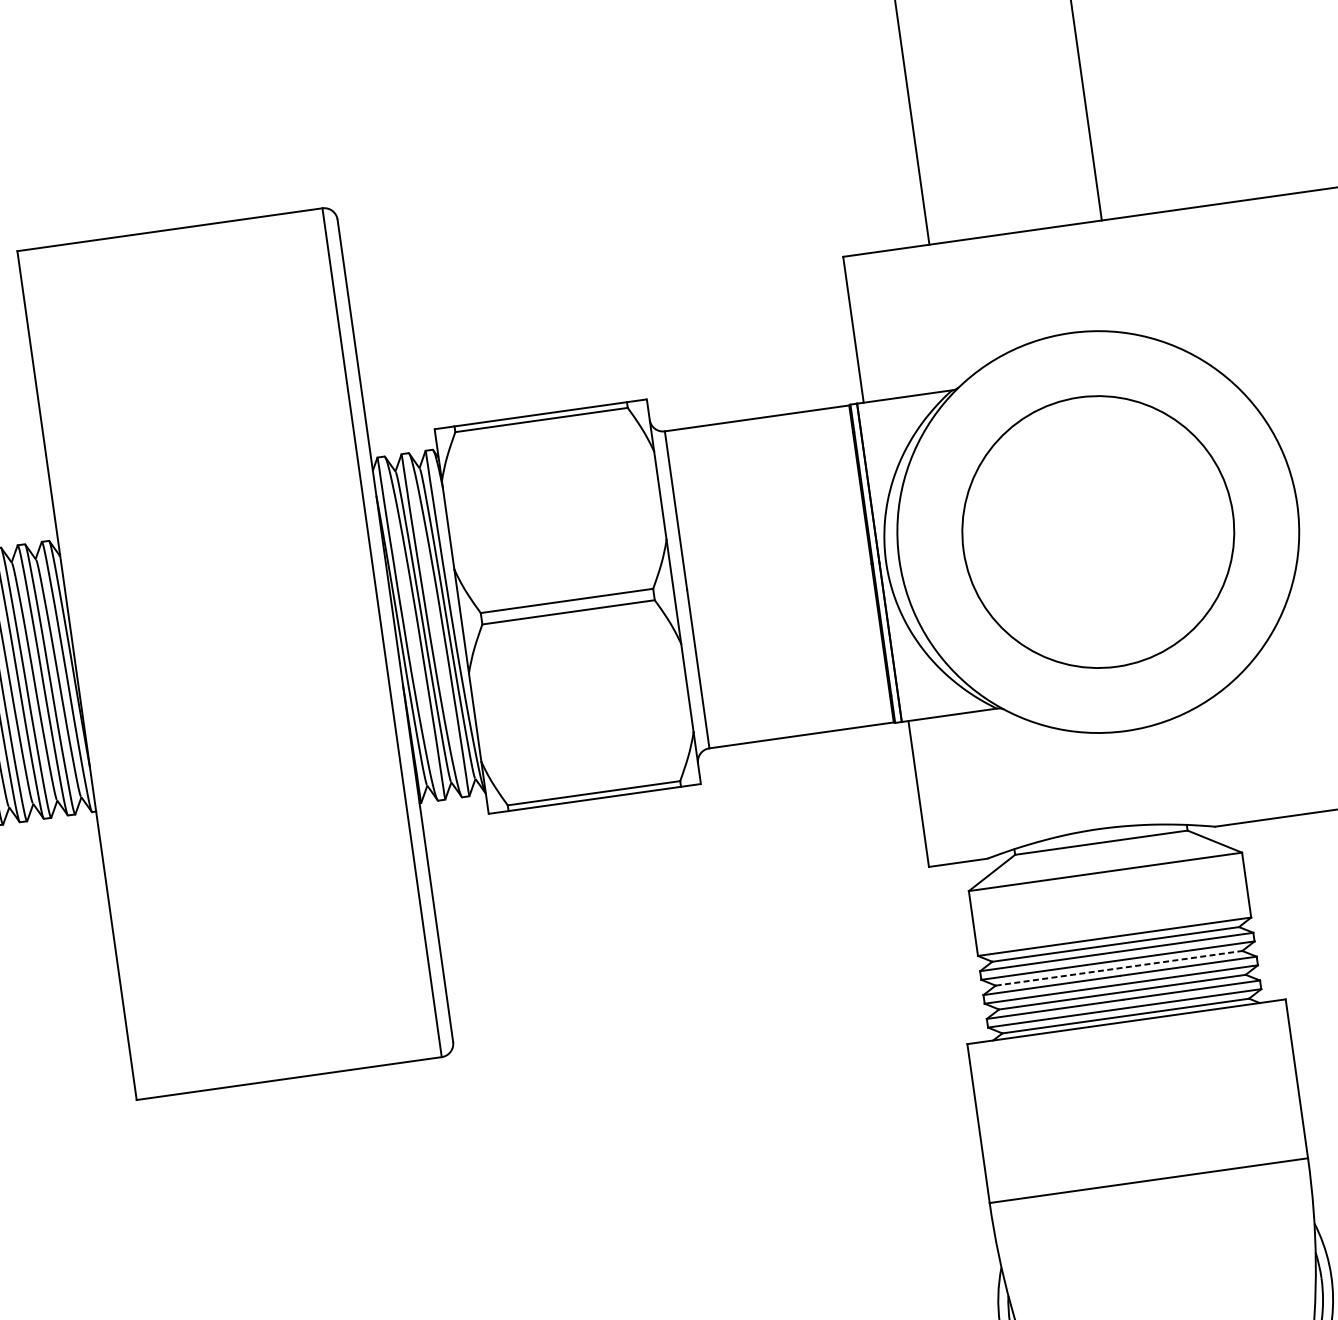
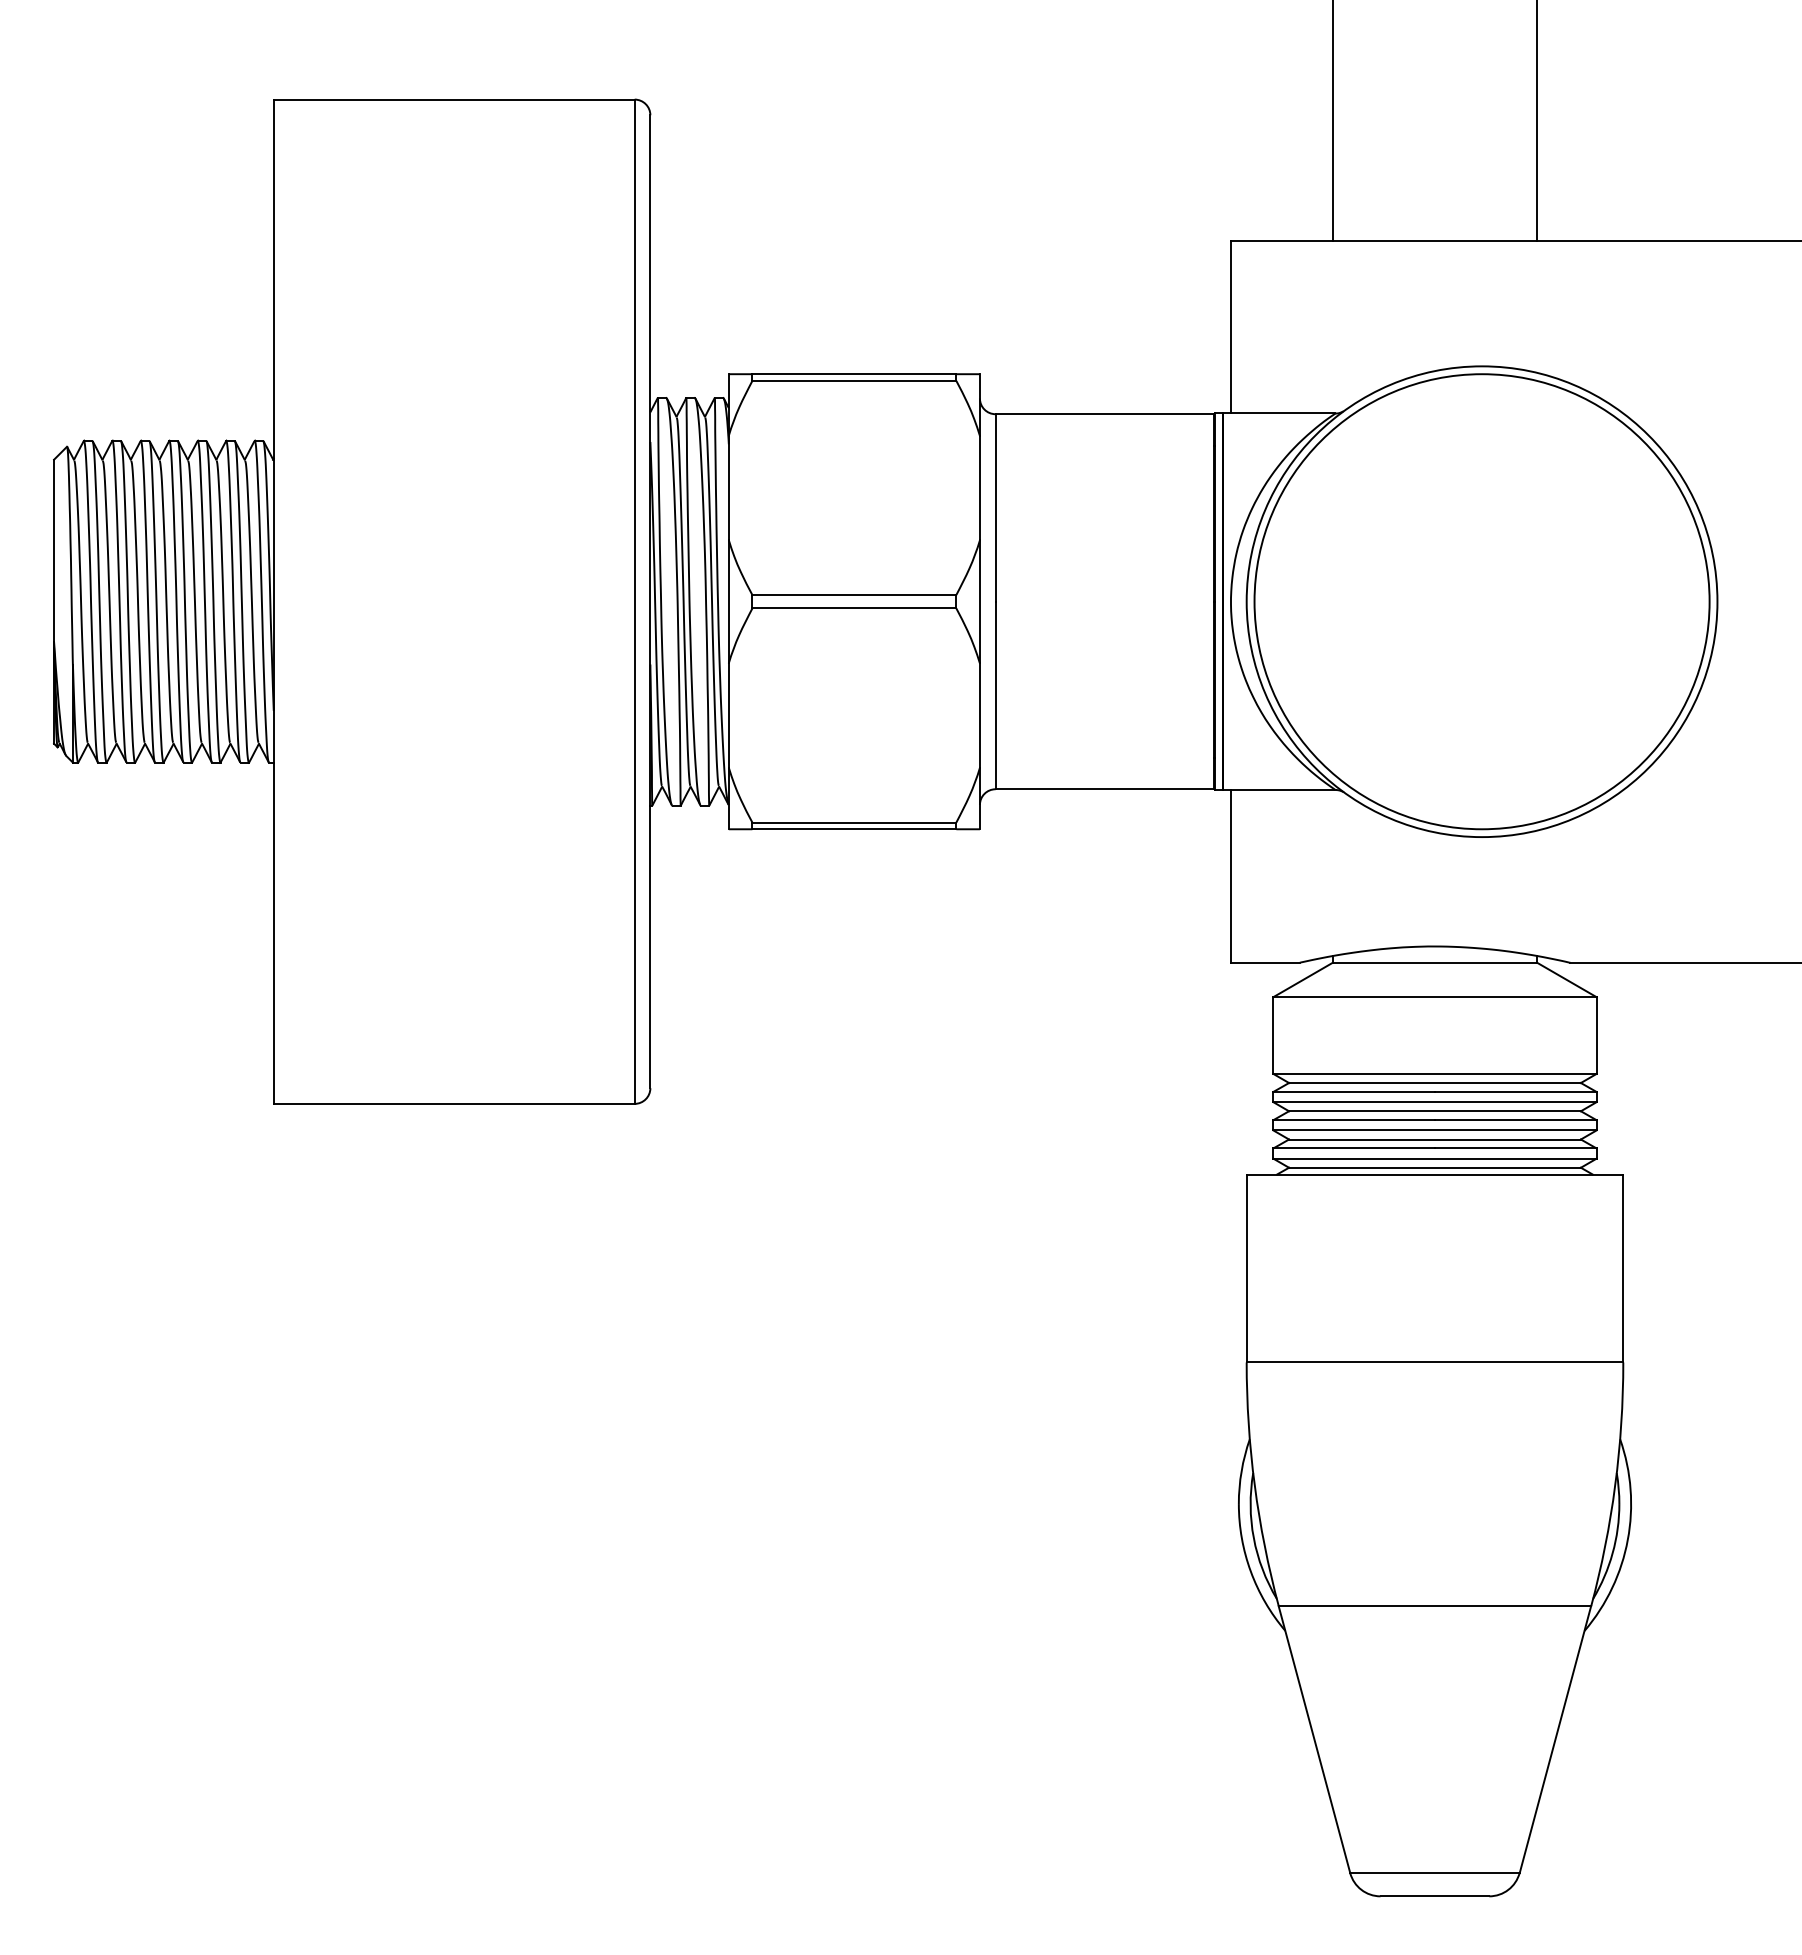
circle: (1097, 531) -> (1481, 601), size x1.43
line: (1118, 968) -> (1434, 1111), dashed -> solid

